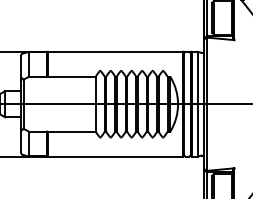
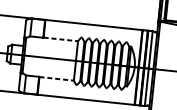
line: (72, 76) -> (61, 39), solid -> dashed
line: (72, 131) -> (57, 78), solid -> dashed

